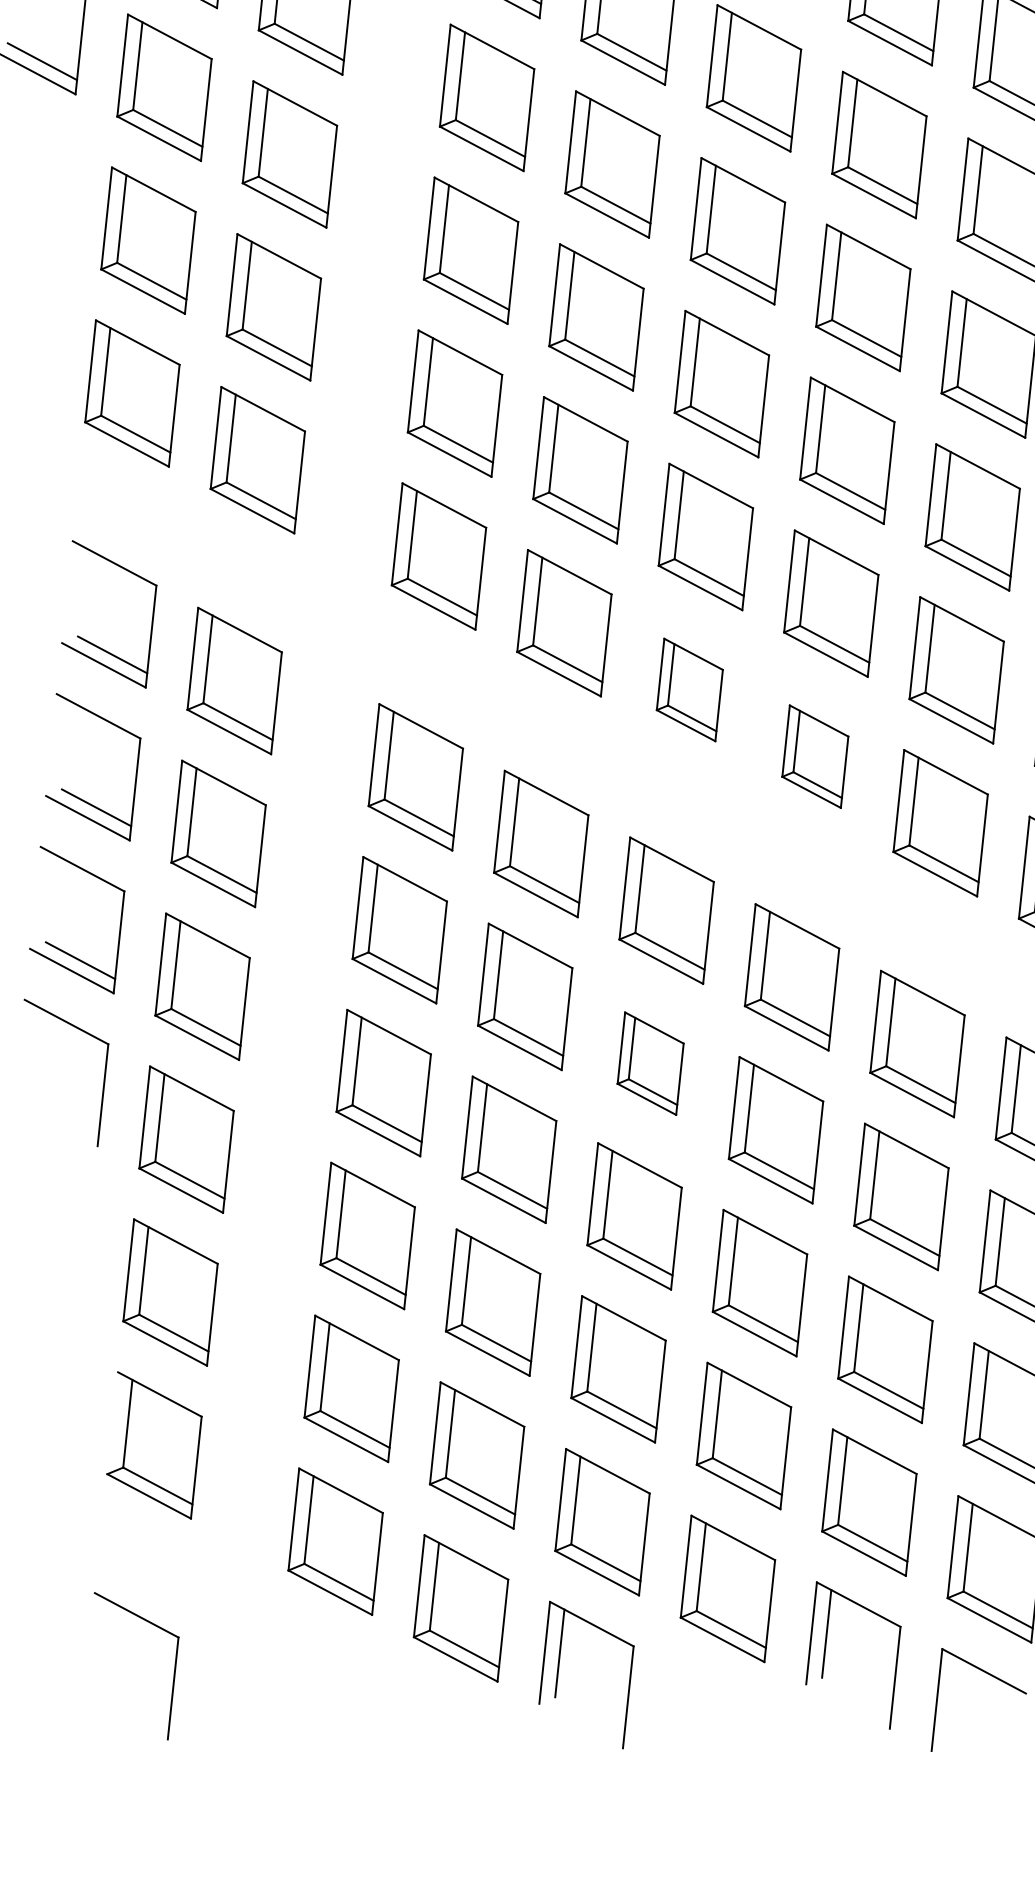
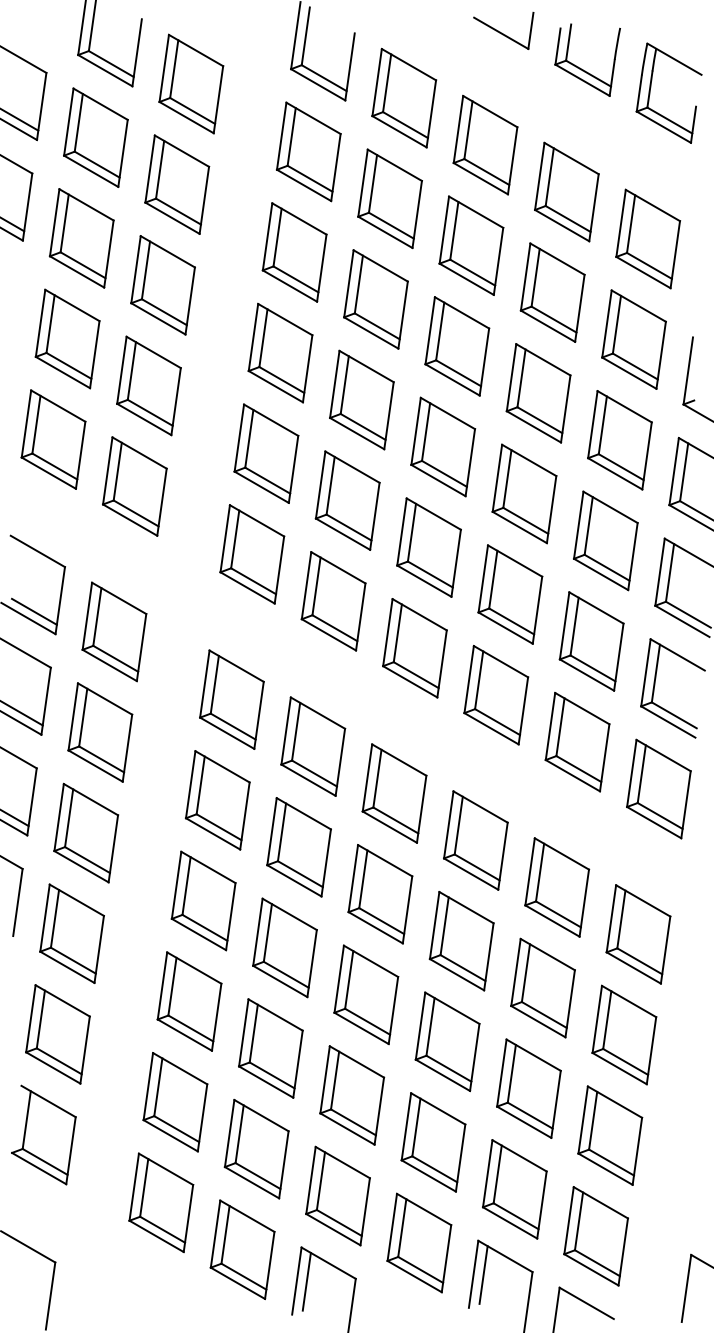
part: (689, 690) -> (414, 648), size x1.43
part: (815, 757) -> (496, 695), size x1.43
part: (650, 1063) -> (380, 894), size x1.43

